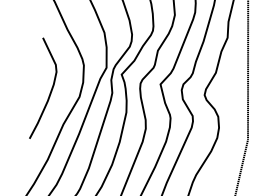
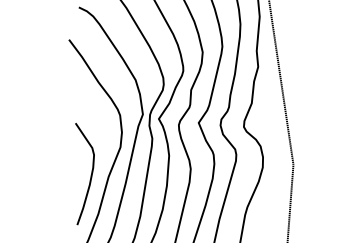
part: (49, 91) -> (90, 175), moved

